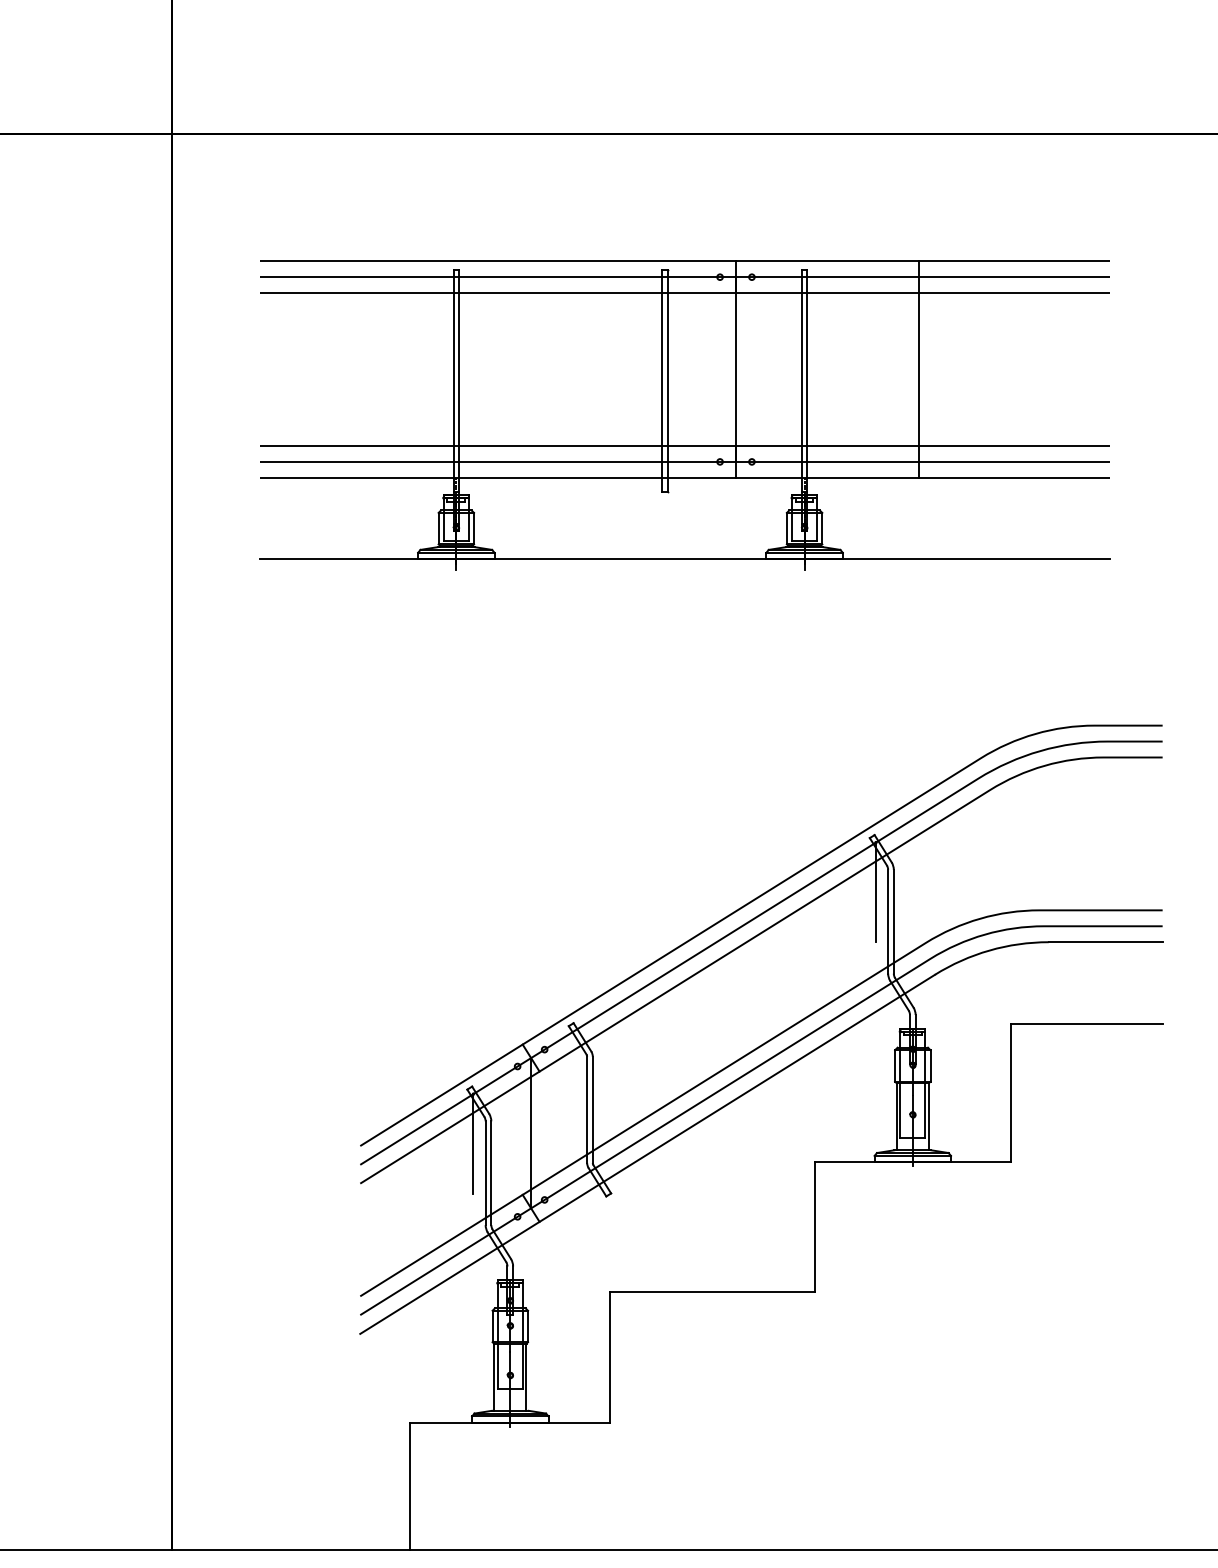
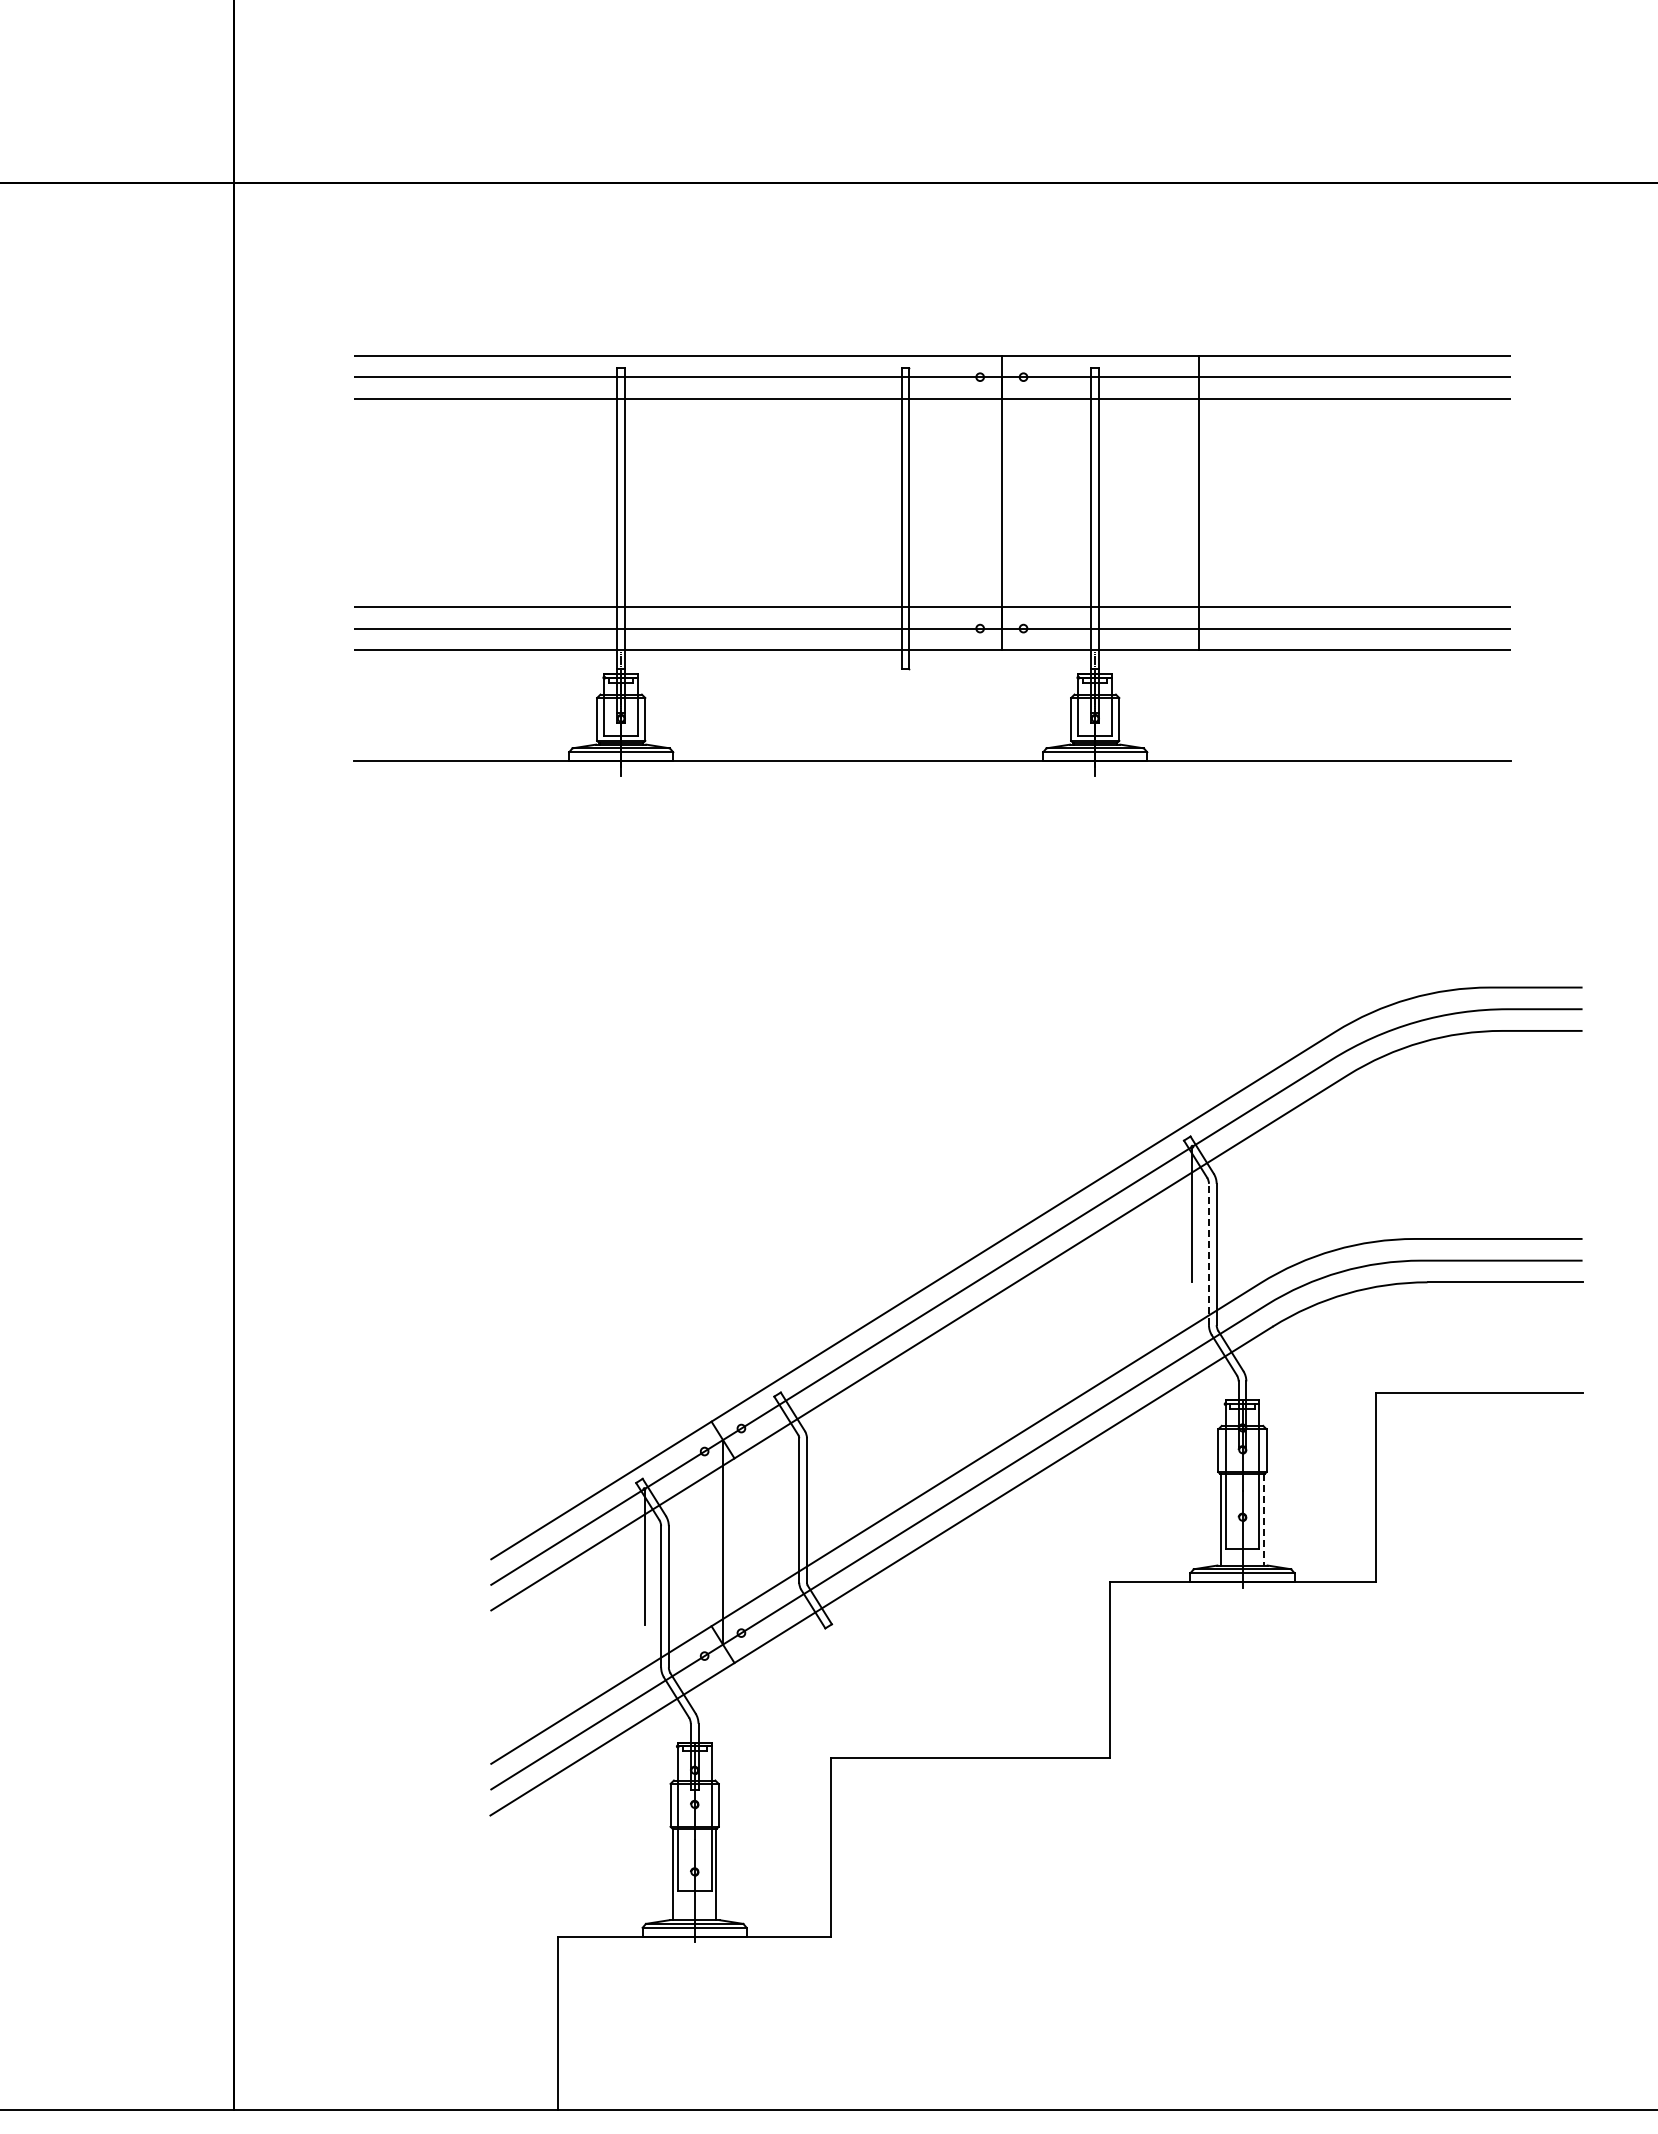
line: (919, 369) -> (1199, 502), moved
line: (887, 921) -> (1208, 1254), solid -> dashed
line: (928, 1116) -> (1264, 1519), solid -> dashed

